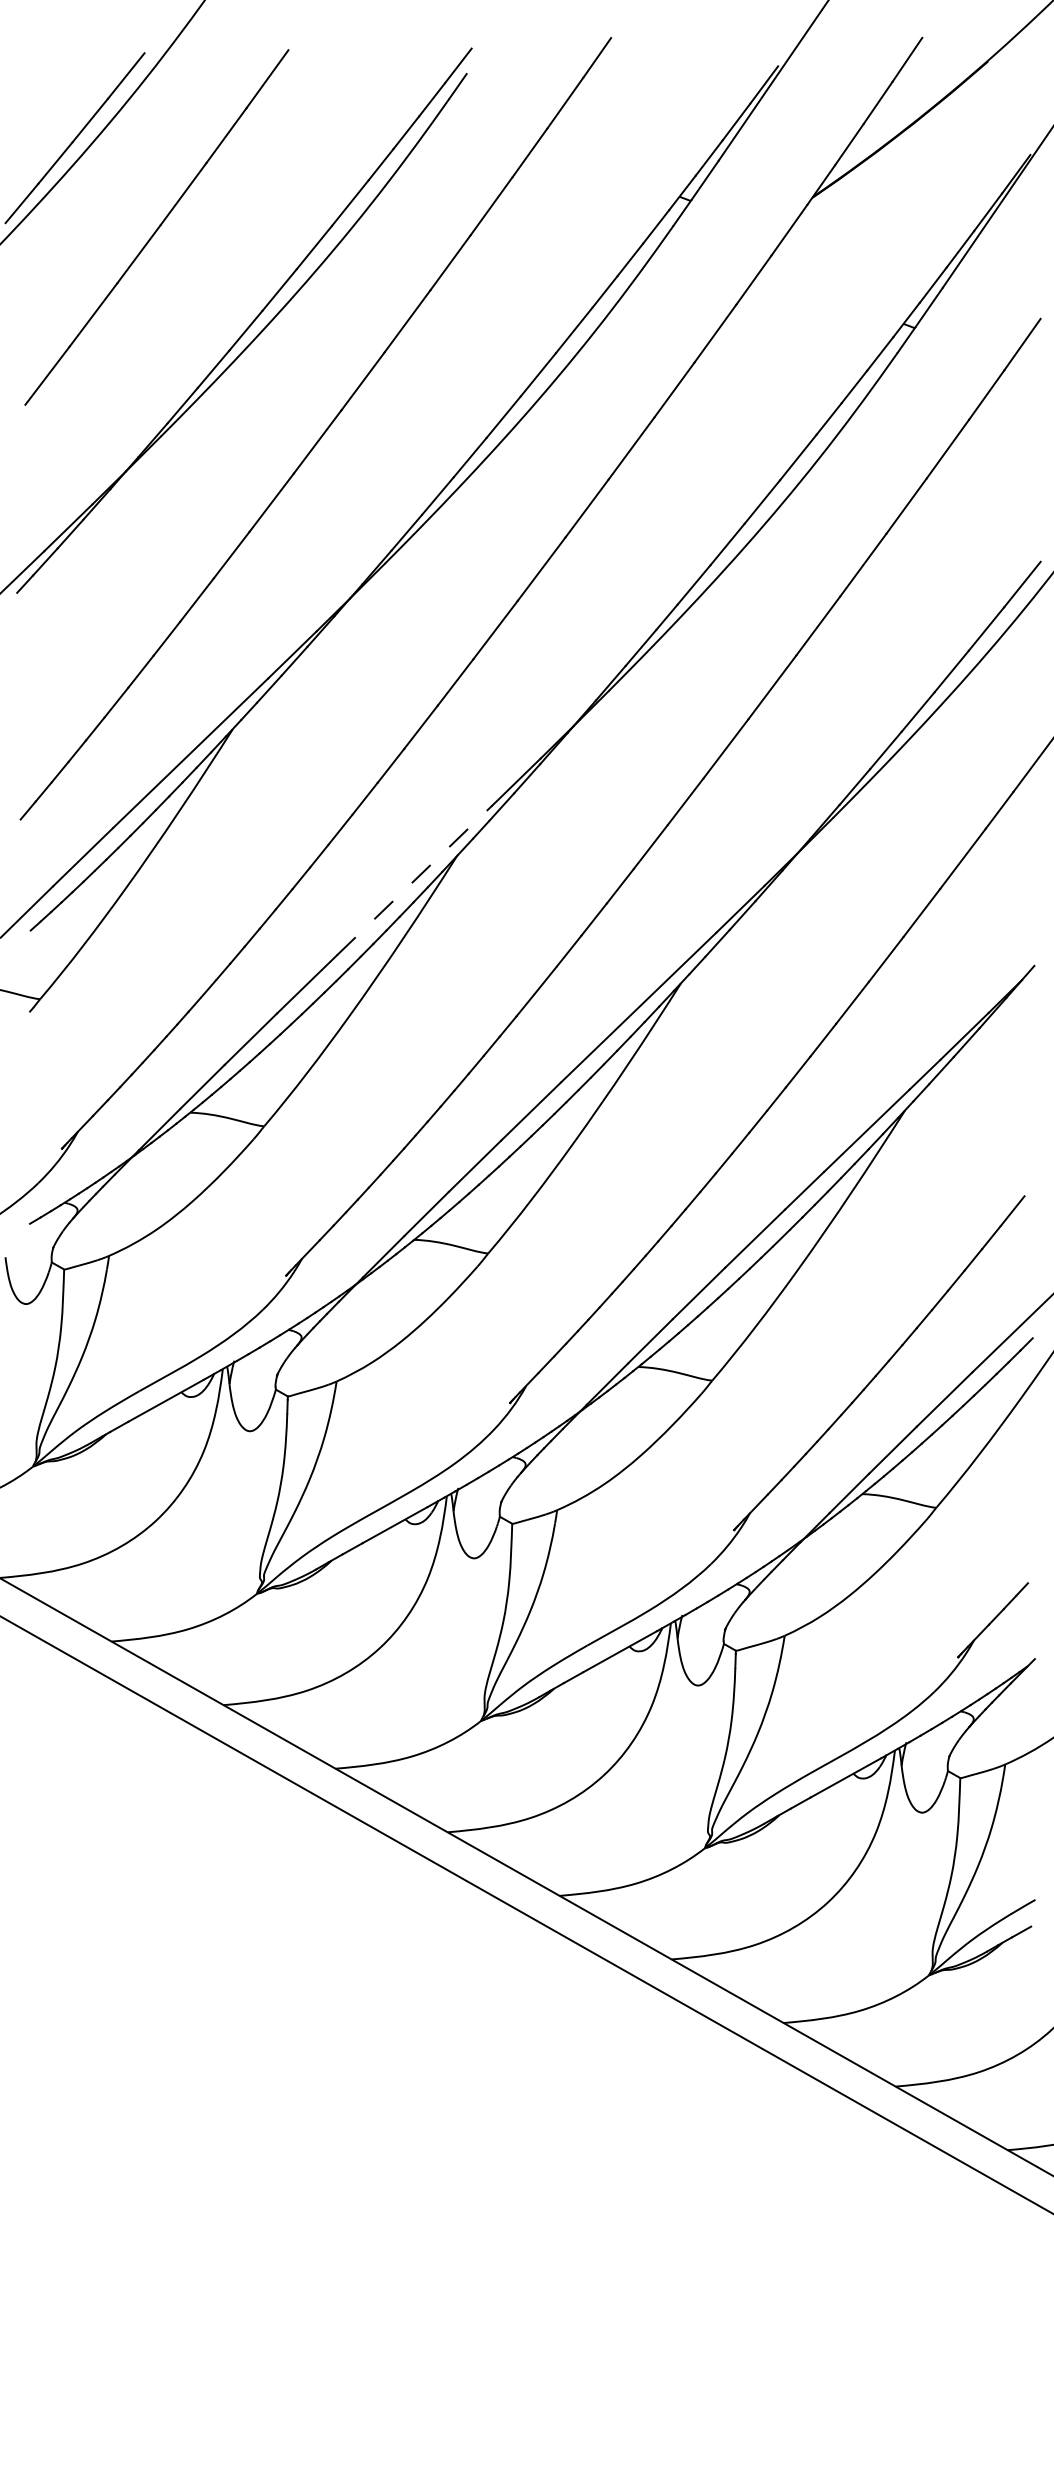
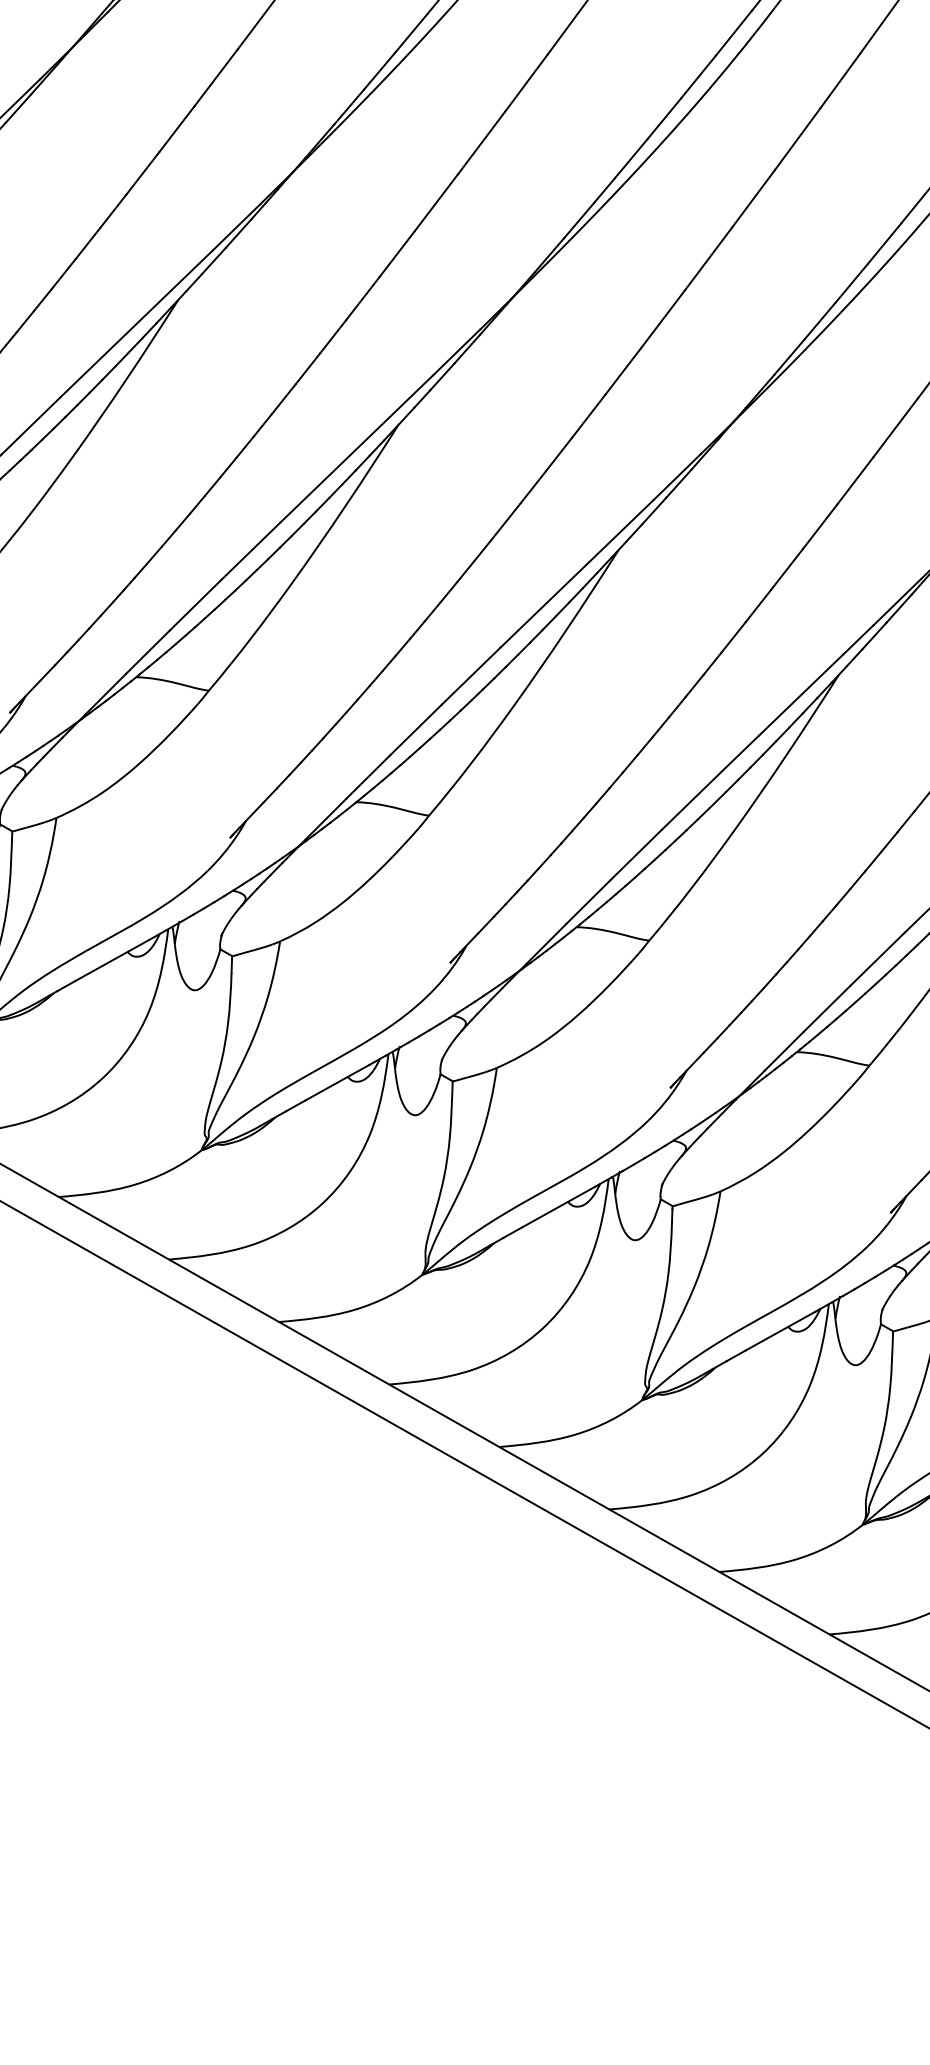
line: (414, 880) -> (356, 448), dashed -> solid

